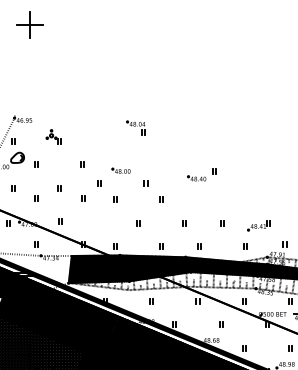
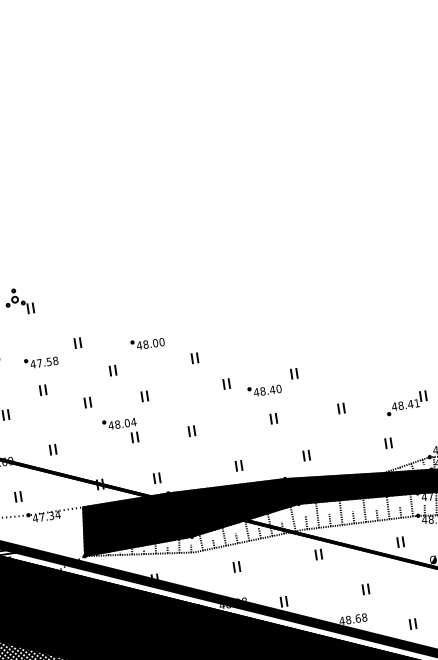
part: (135, 127) -> (119, 430), moved
part: (60, 172) -> (40, 362), added
part: (201, 174) -> (271, 381), moved

